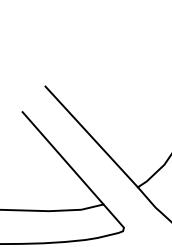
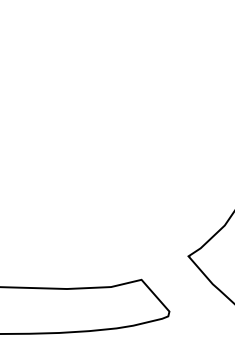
line: (91, 136) -> (125, 186), removed
line: (62, 158) -> (85, 216), removed

